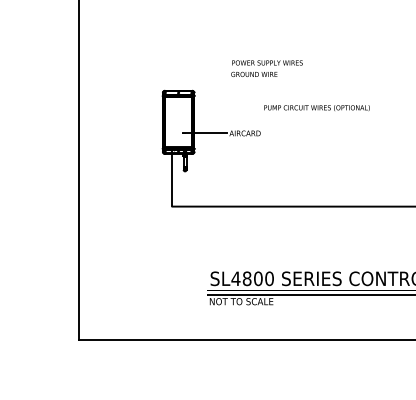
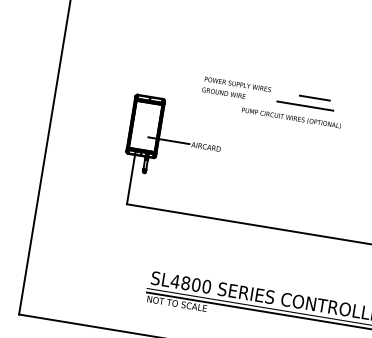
line: (349, 64) -> (314, 98), added
line: (341, 74) -> (305, 106), added
text: (316, 108) -> (290, 118), moved

